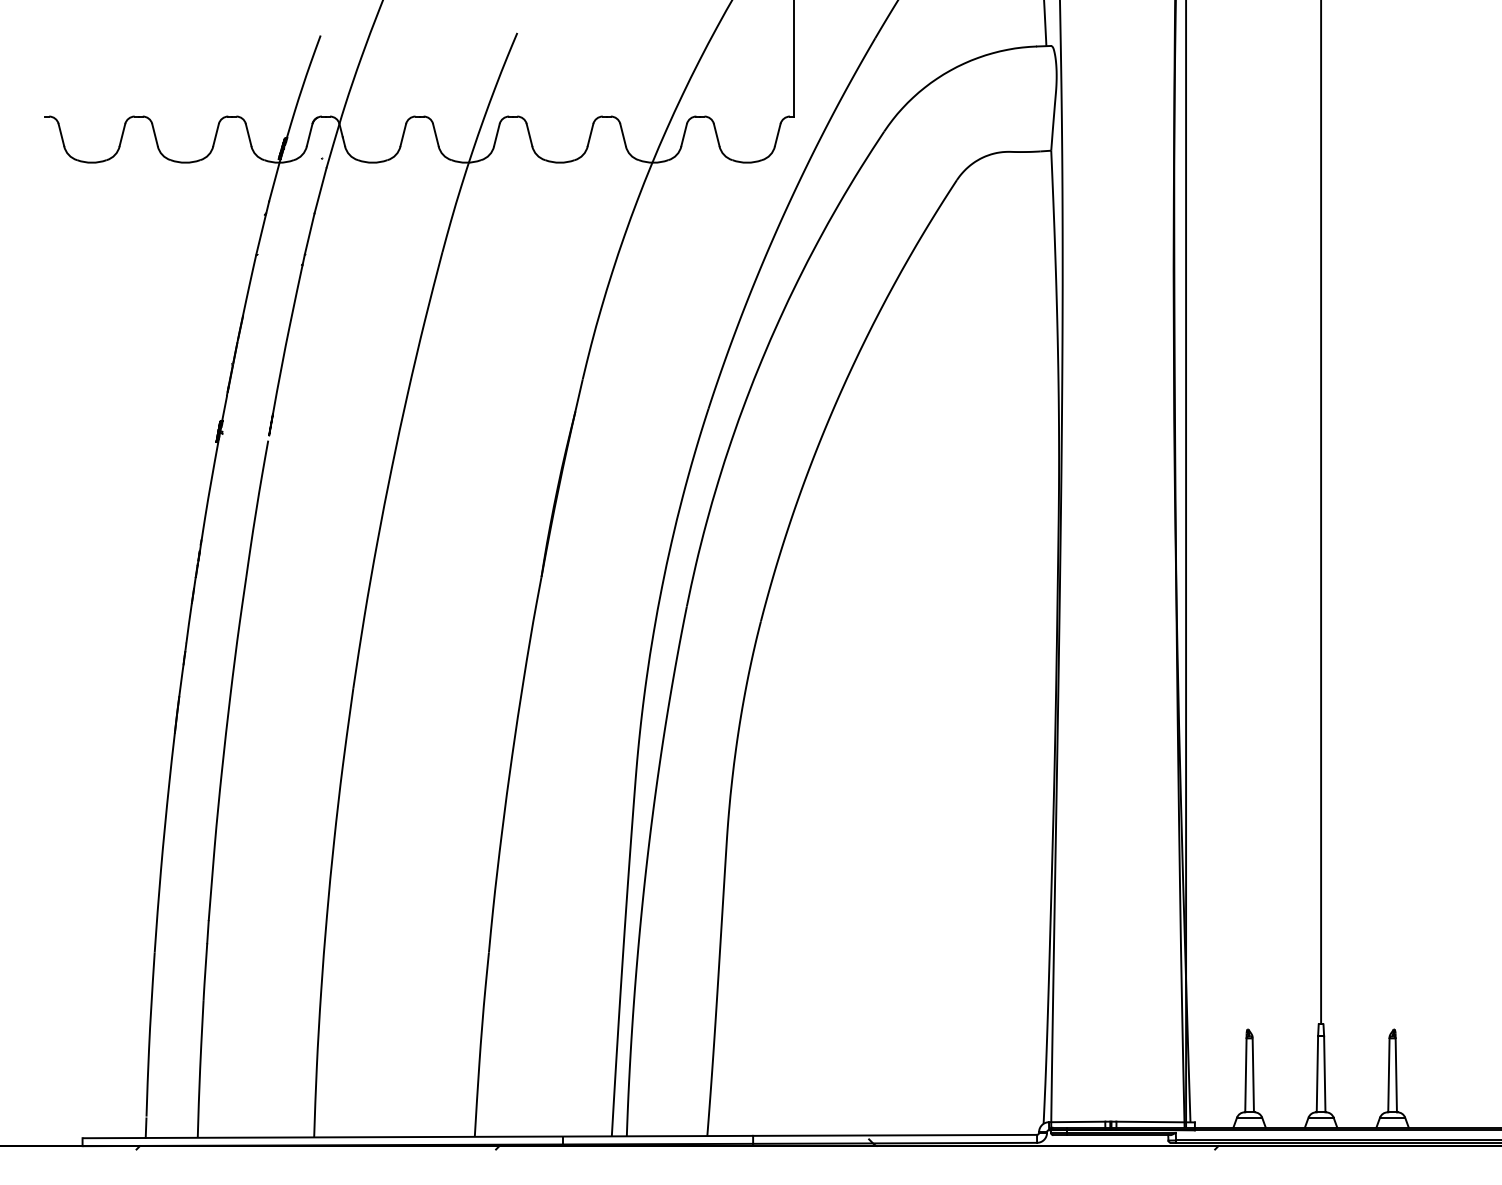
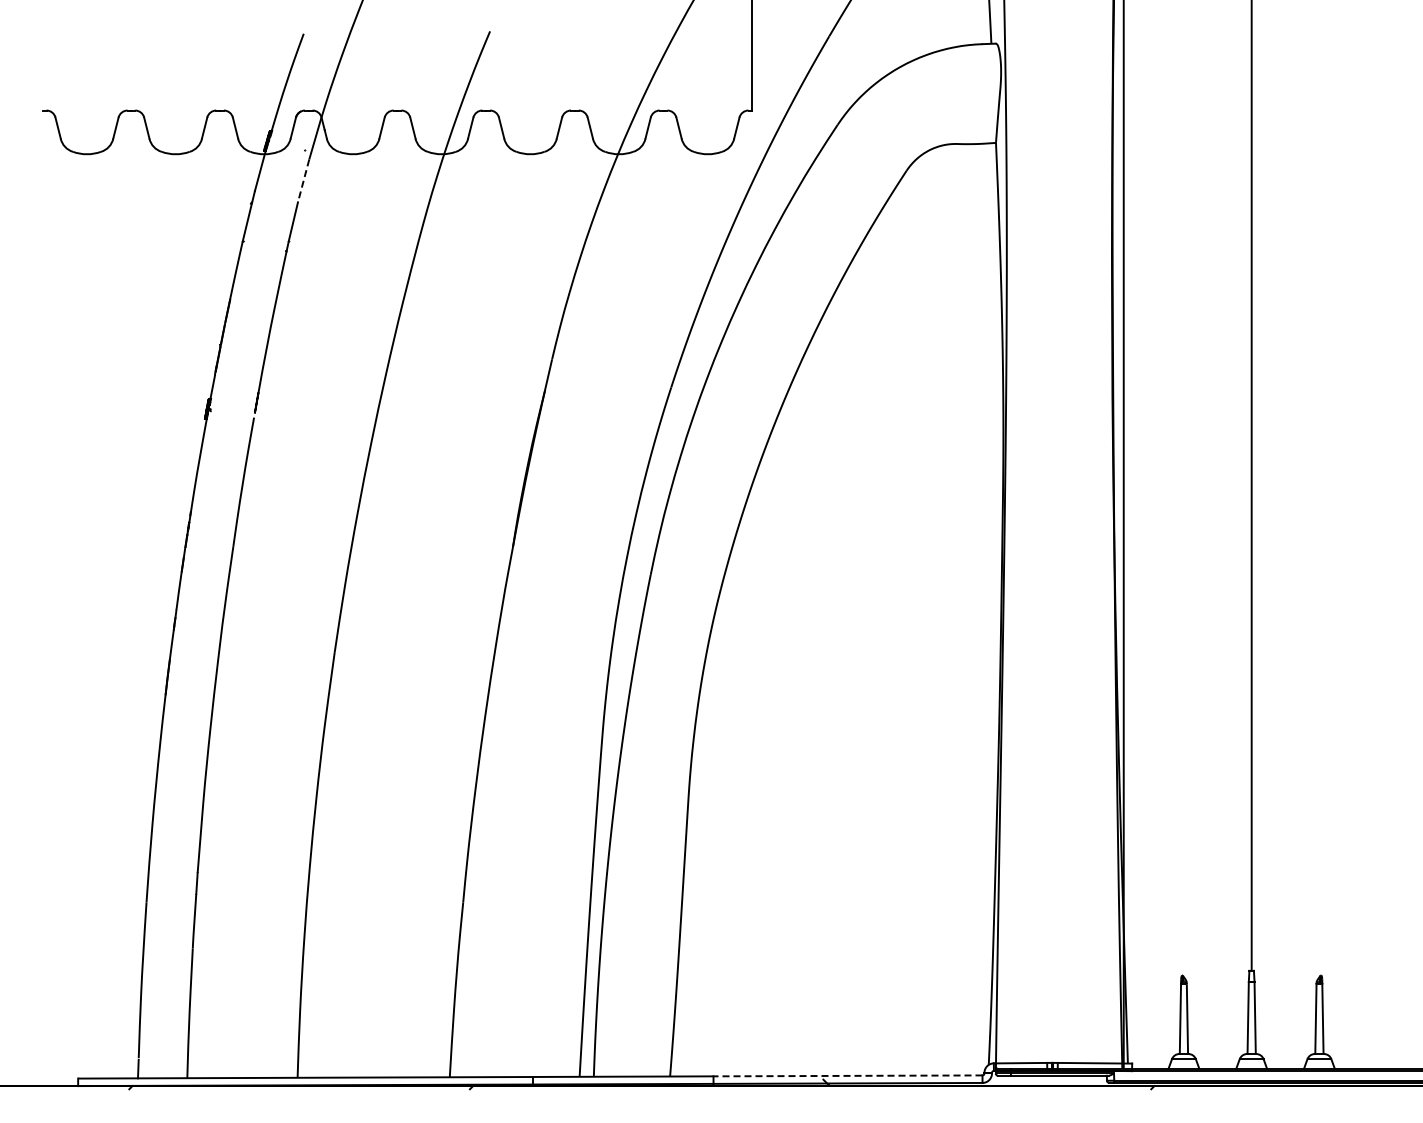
line: (320, 191) -> (303, 181), solid -> dashed
line: (894, 1134) -> (847, 1075), solid -> dashed

